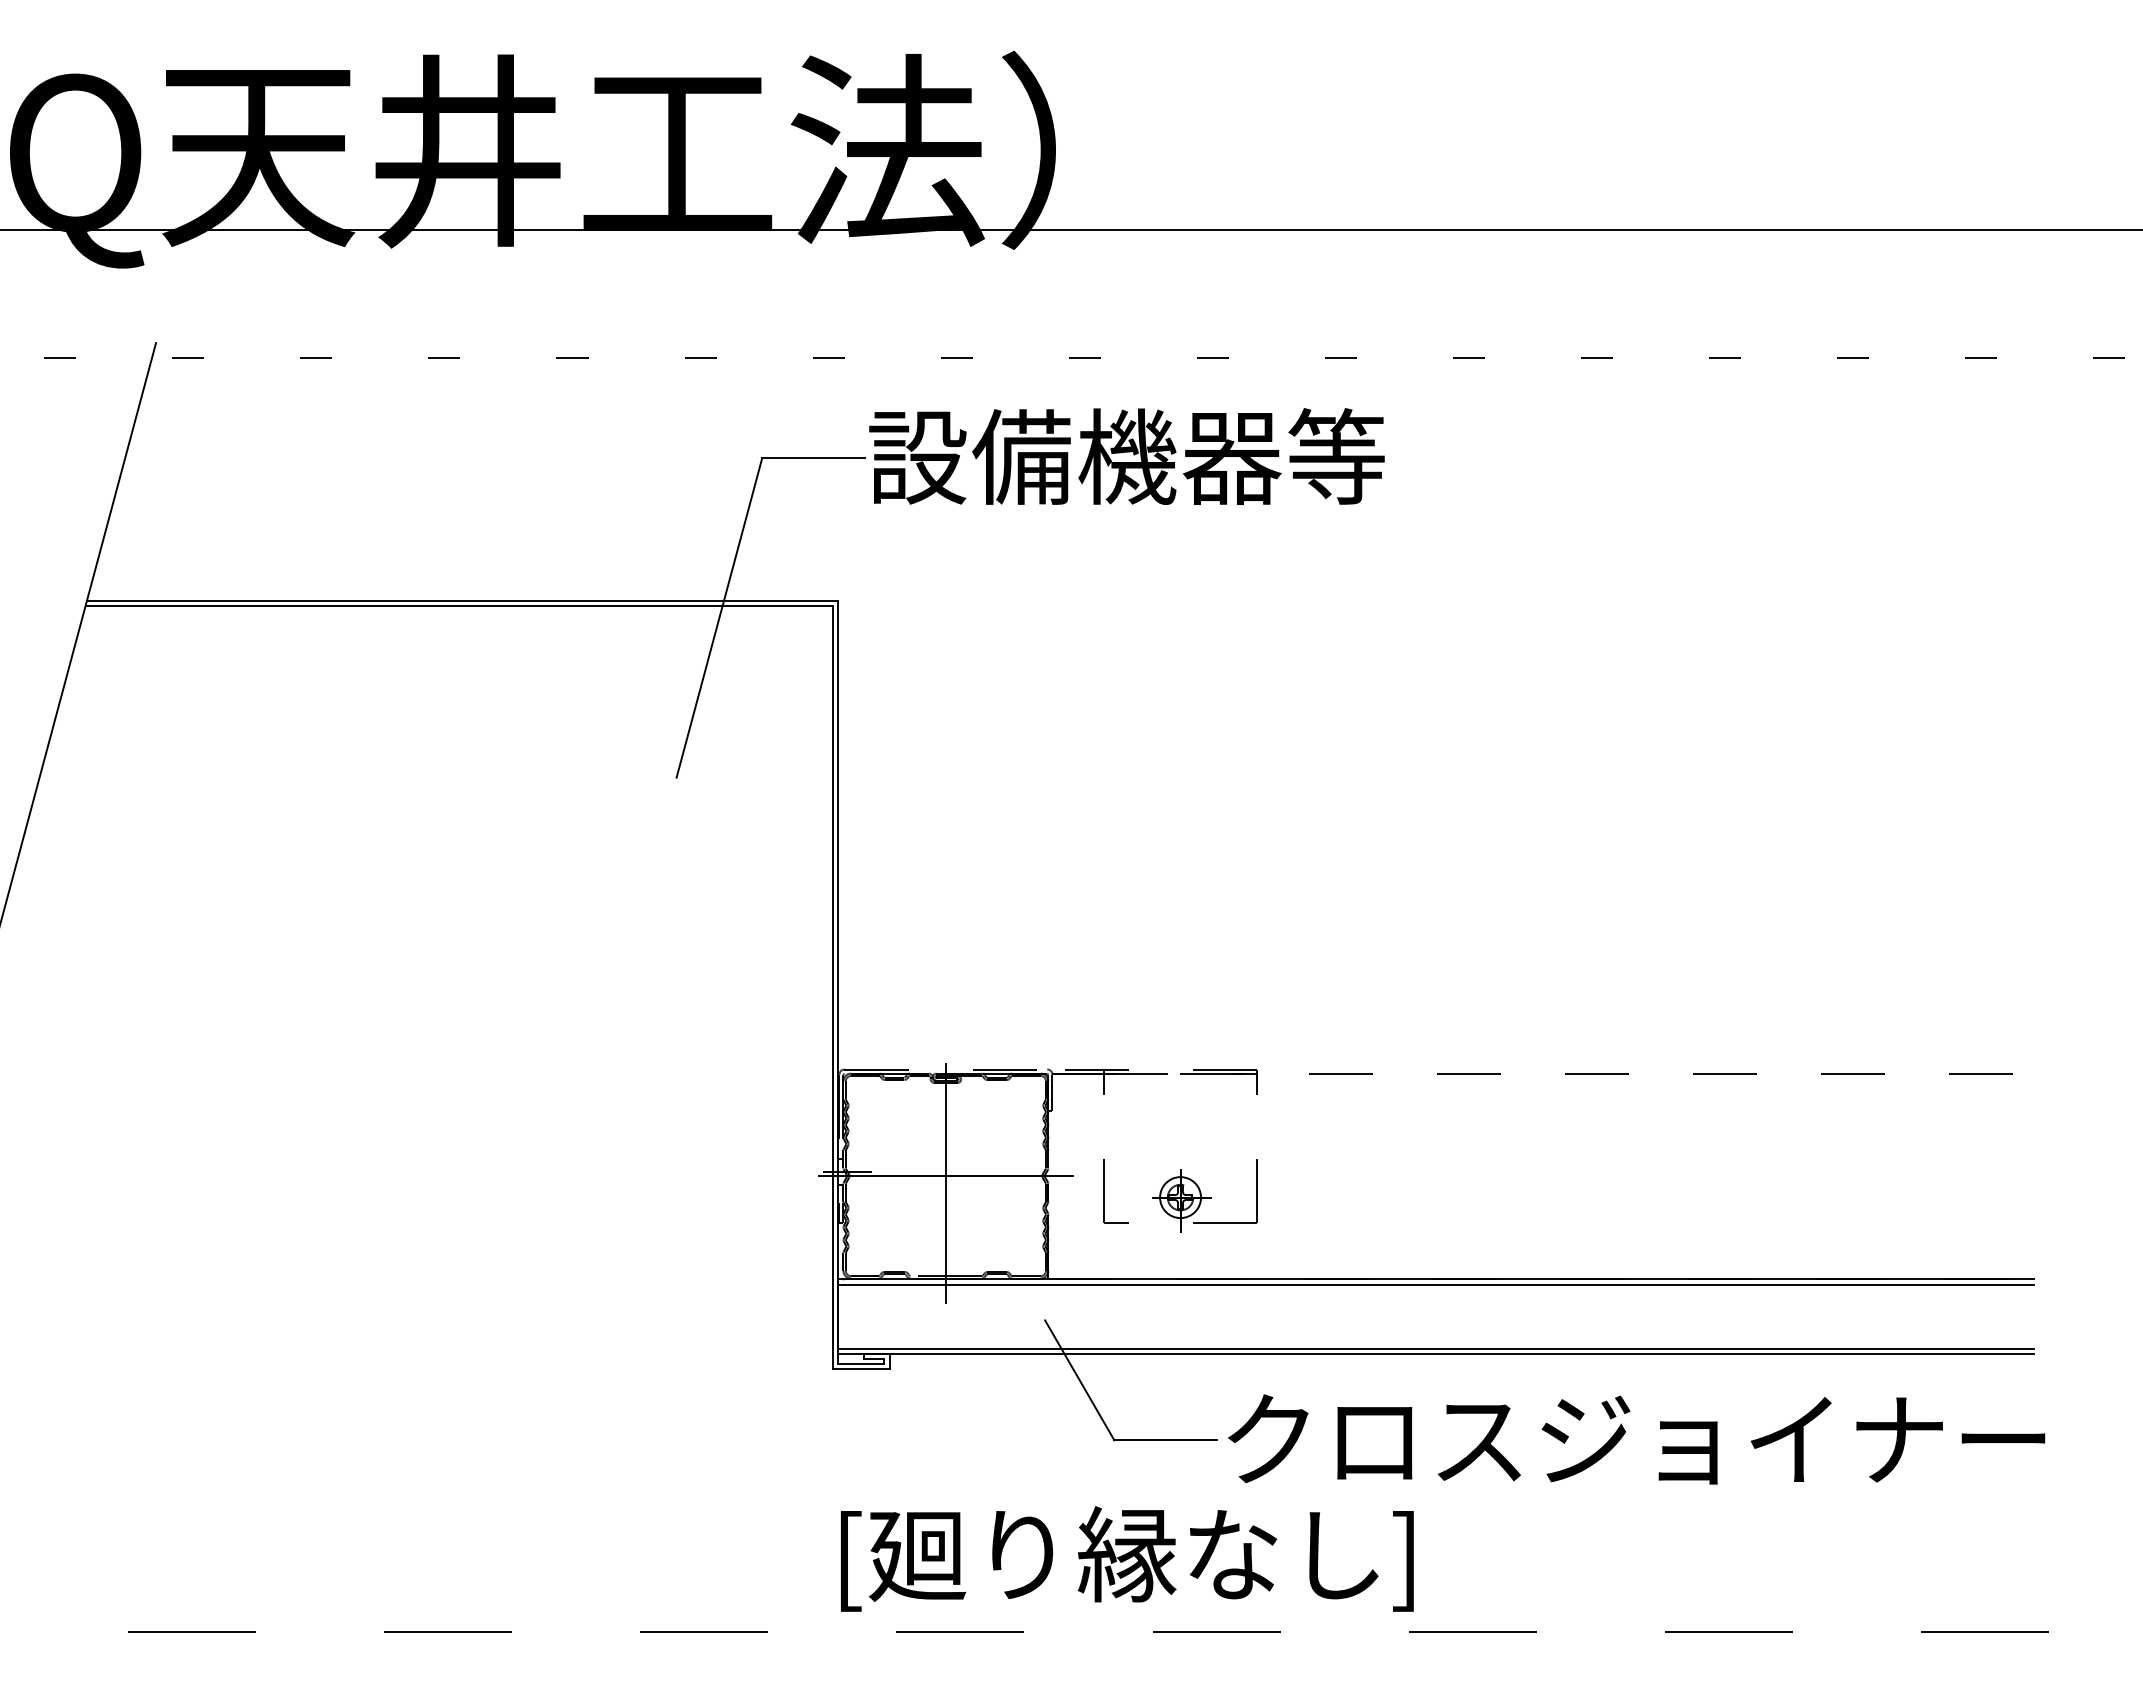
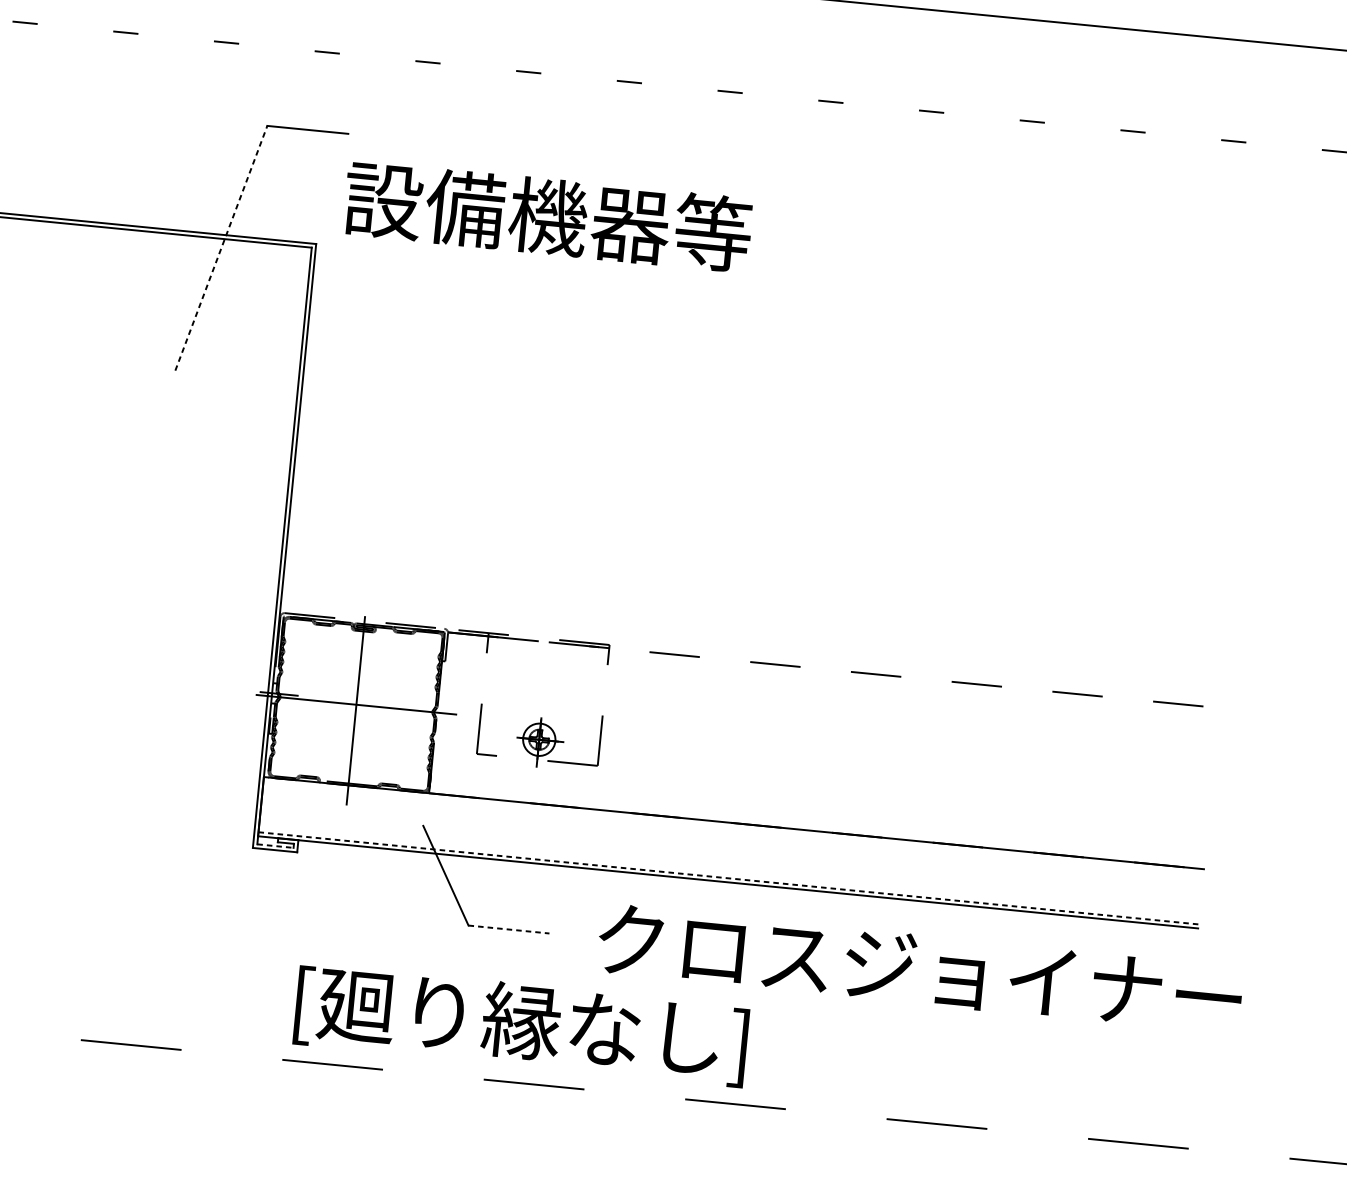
text: (1126, 456) -> (547, 216), moved
line: (719, 617) -> (221, 248), solid -> dashed
line: (1435, 1284) -> (733, 827), removed
line: (1436, 1348) -> (728, 878), solid -> dashed
line: (861, 1364) -> (275, 846), solid -> dashed
text: (1636, 1439) -> (920, 969), moved
line: (1166, 1440) -> (509, 929), solid -> dashed
text: (1127, 1558) -> (521, 1024), moved

